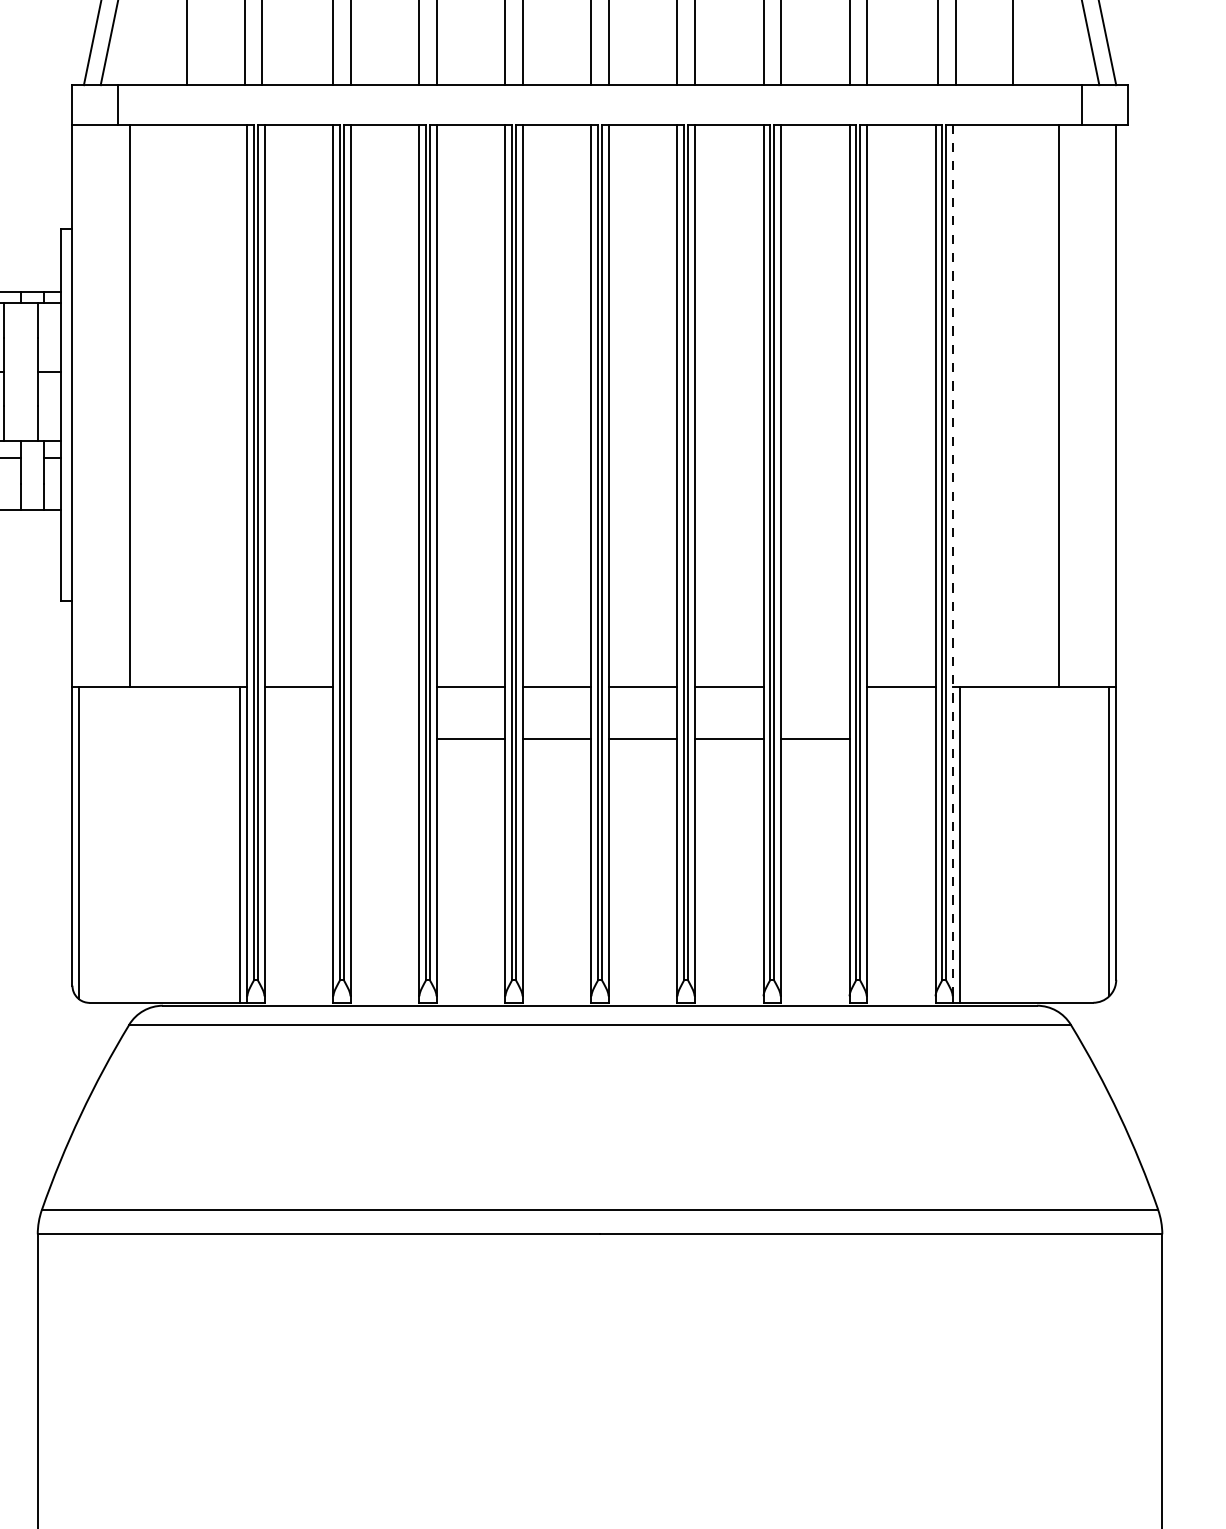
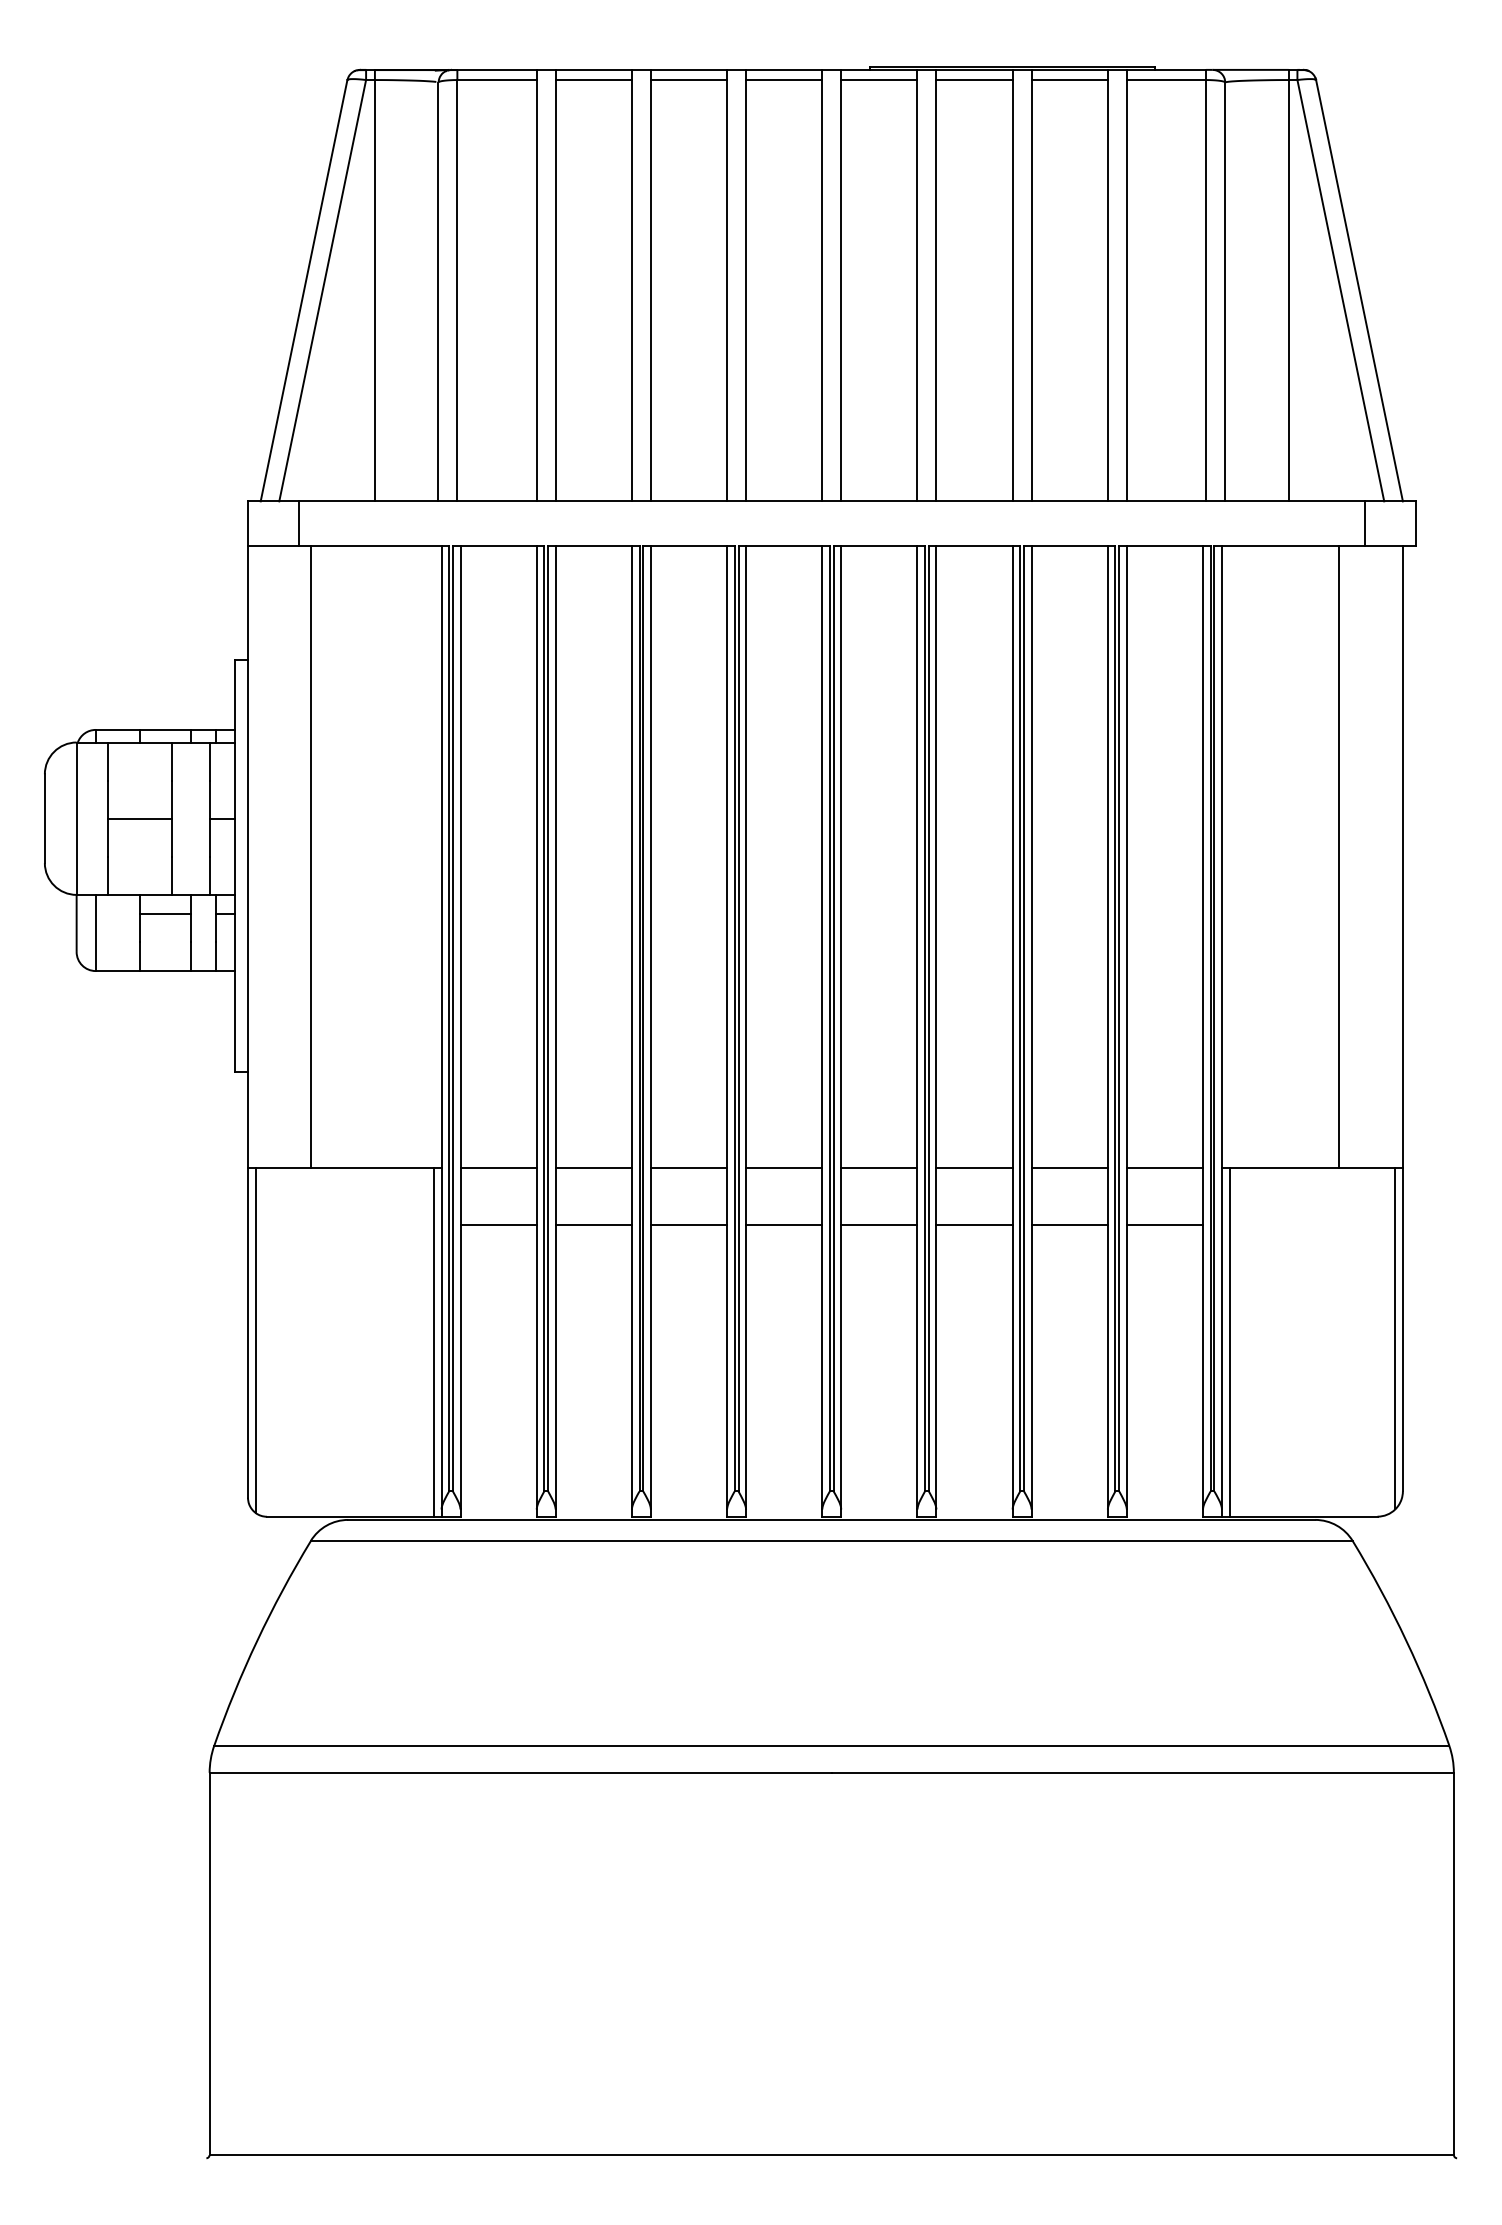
line: (952, 560) -> (1221, 1027), dashed -> solid
line: (384, 687) -> (593, 1167), added
line: (814, 687) -> (1069, 1167), added
line: (298, 738) -> (498, 1224), added
line: (384, 738) -> (593, 1224), added
line: (900, 738) -> (1164, 1224), added

